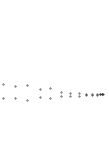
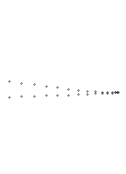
part: (28, 92) -> (46, 90), size x0.62
part: (51, 94) -> (68, 92), size x0.62

